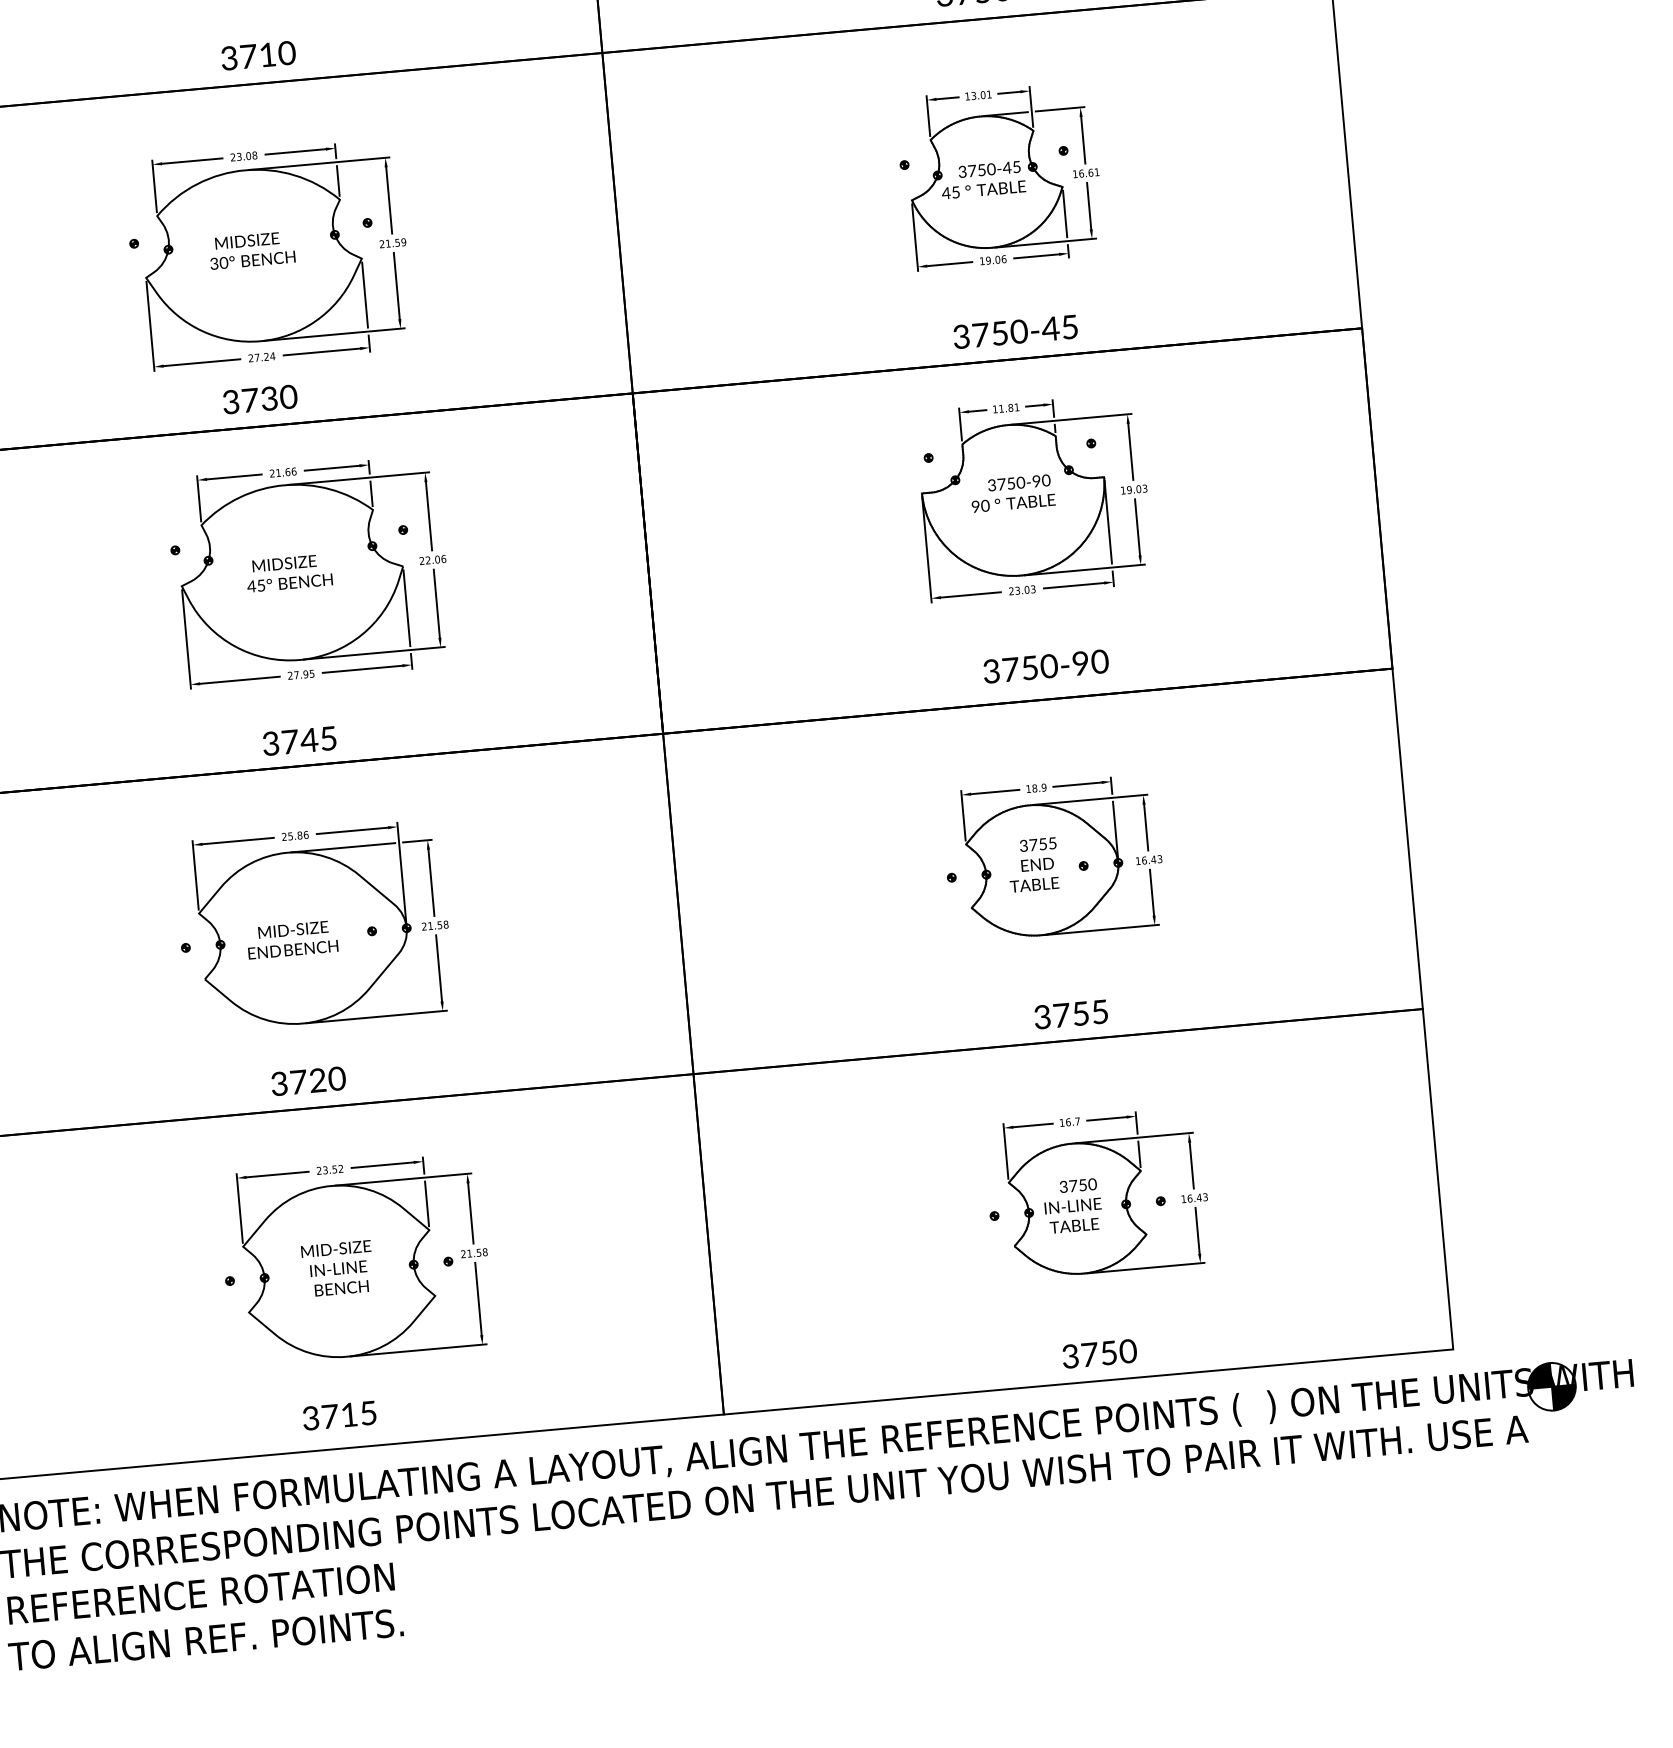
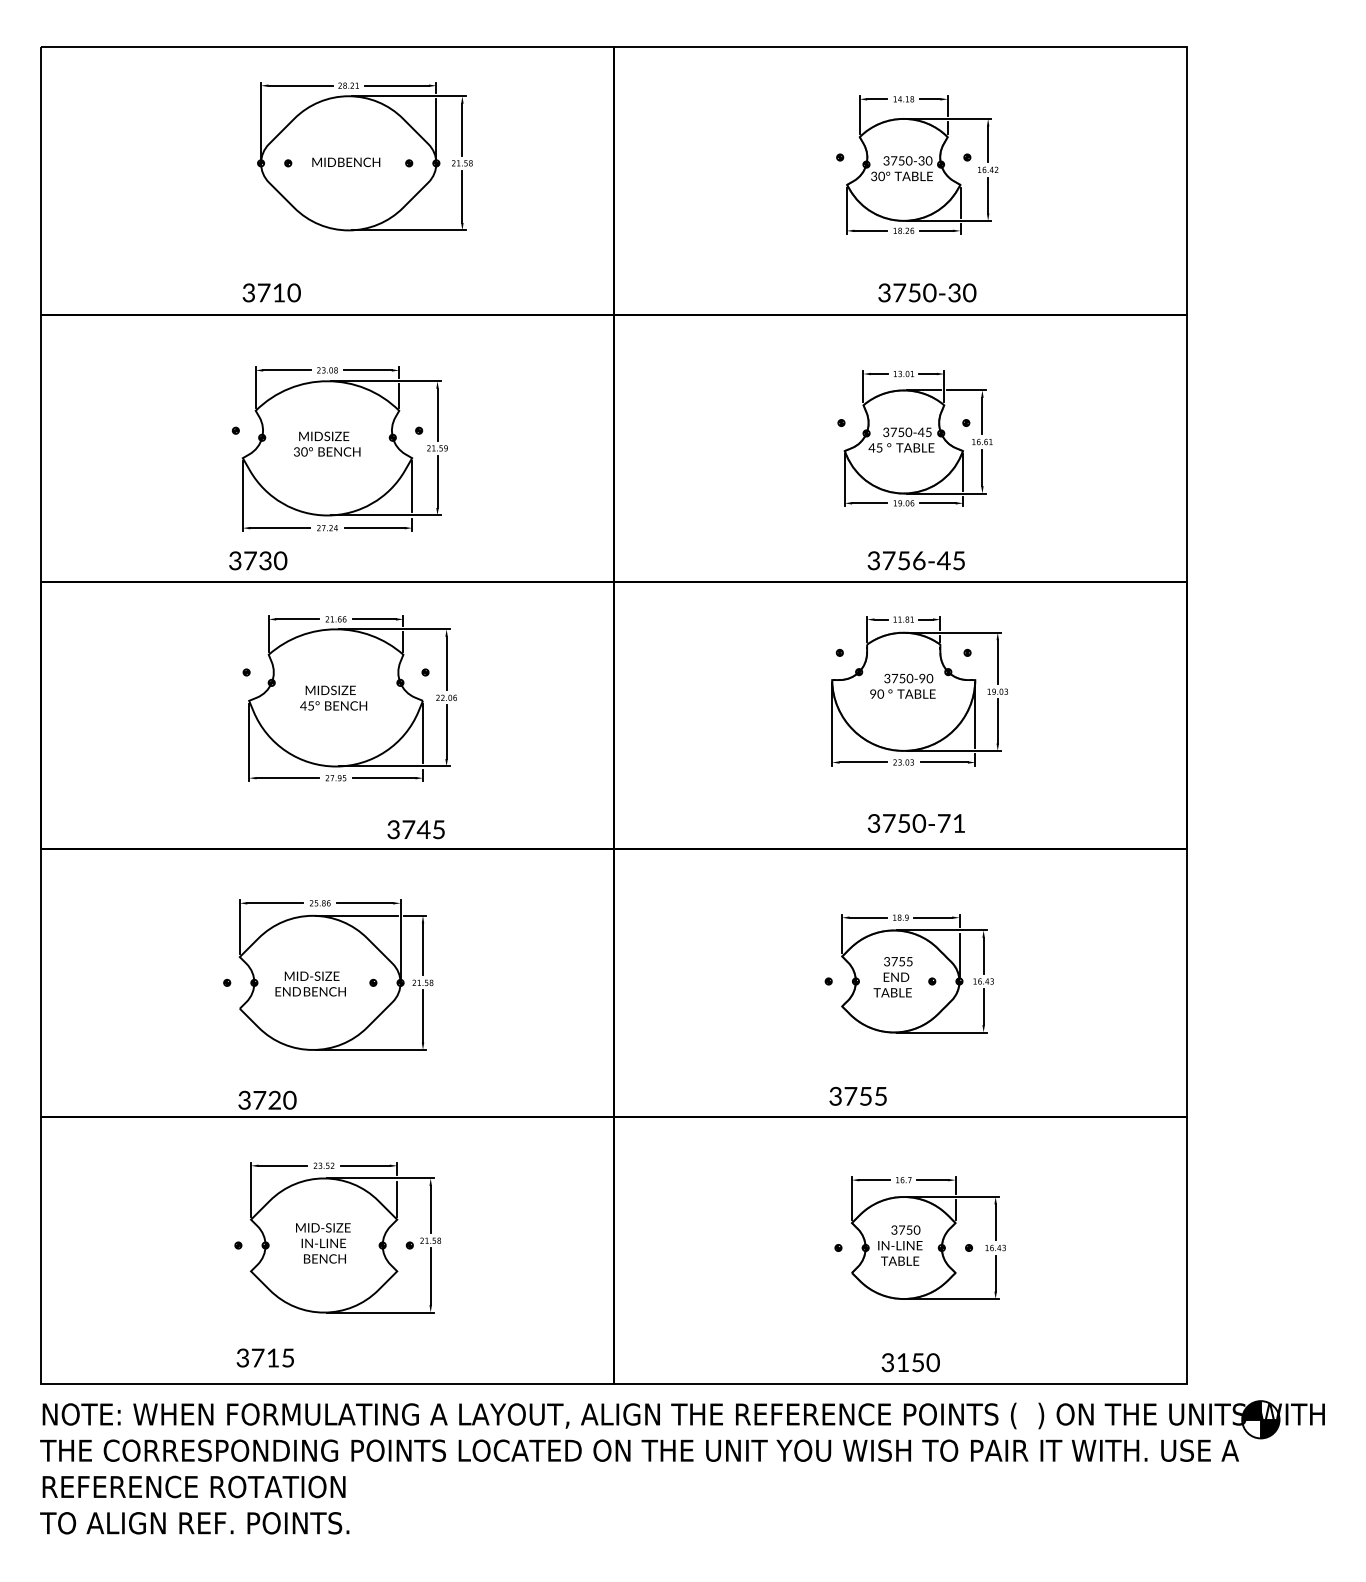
text: (258, 55) -> (271, 292), moved
text: (1018, 331) -> (918, 560), 3750-45 -> 3756-45
text: (260, 399) -> (258, 560), moved
text: (1090, 662) -> (951, 823), 3750-90 -> 3750-71
text: (298, 740) -> (415, 829), moved
text: (1070, 1014) -> (857, 1096), moved
text: (308, 1080) -> (267, 1099), moved
text: (1090, 1354) -> (903, 1362), 3750 -> 3150
text: (338, 1415) -> (264, 1357), moved

